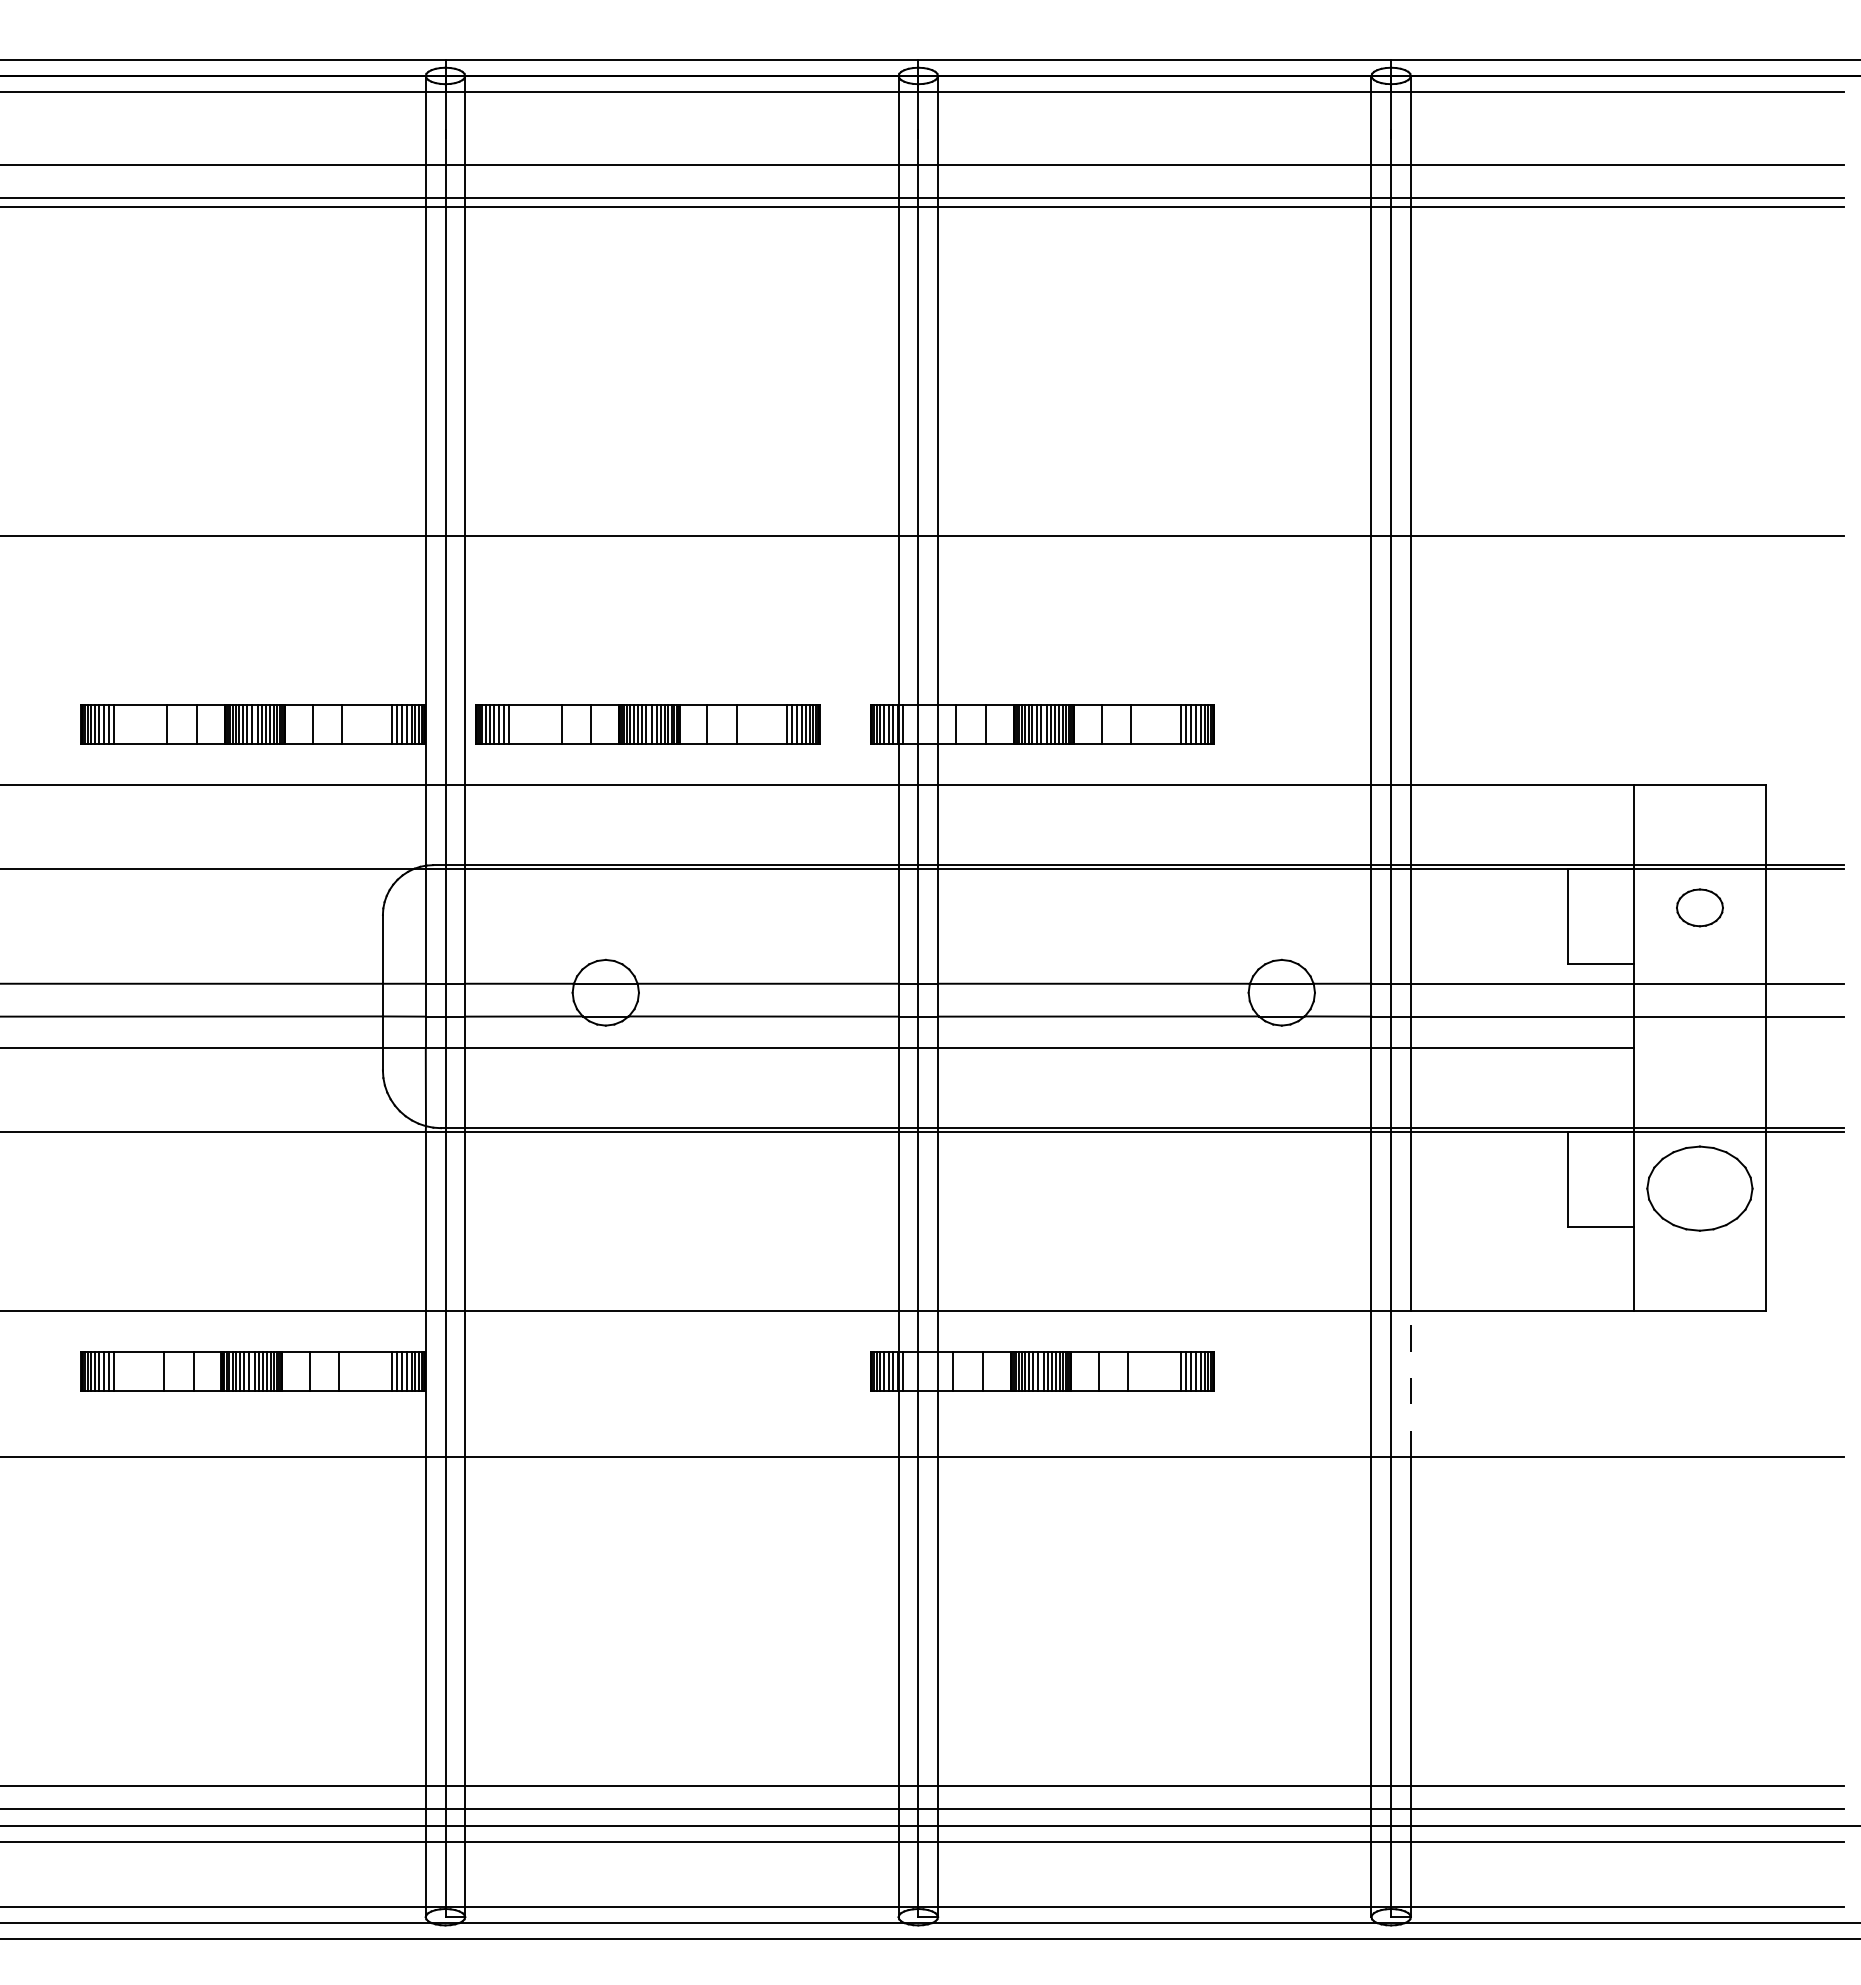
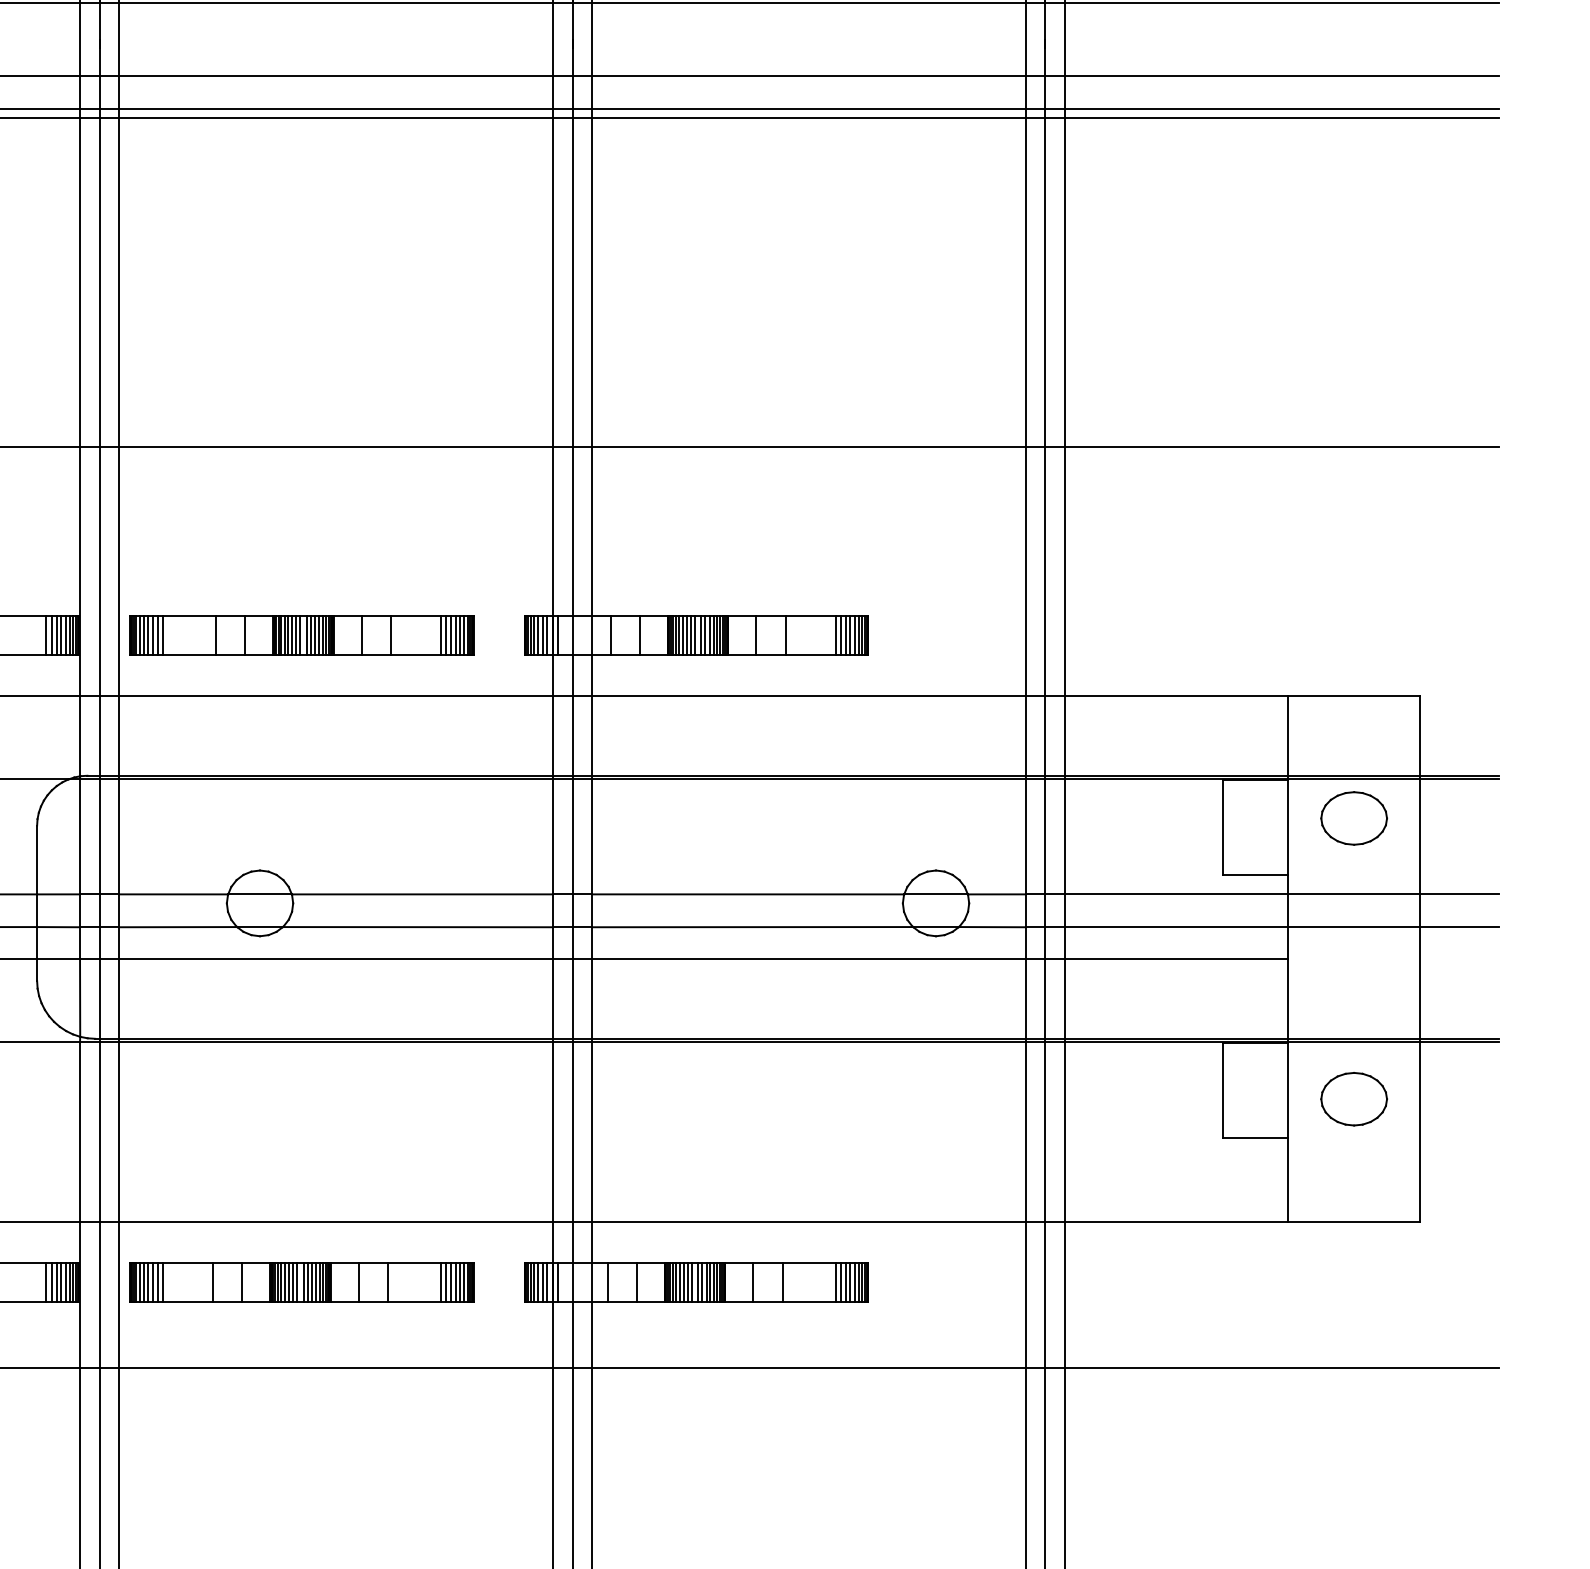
part: (1699, 907) -> (1353, 818), size x1.43
part: (1699, 1188) -> (1353, 1099), size x0.62
part: (647, 1371) -> (301, 1282), added
line: (1410, 1384) -> (1064, 1295), dashed -> solid

